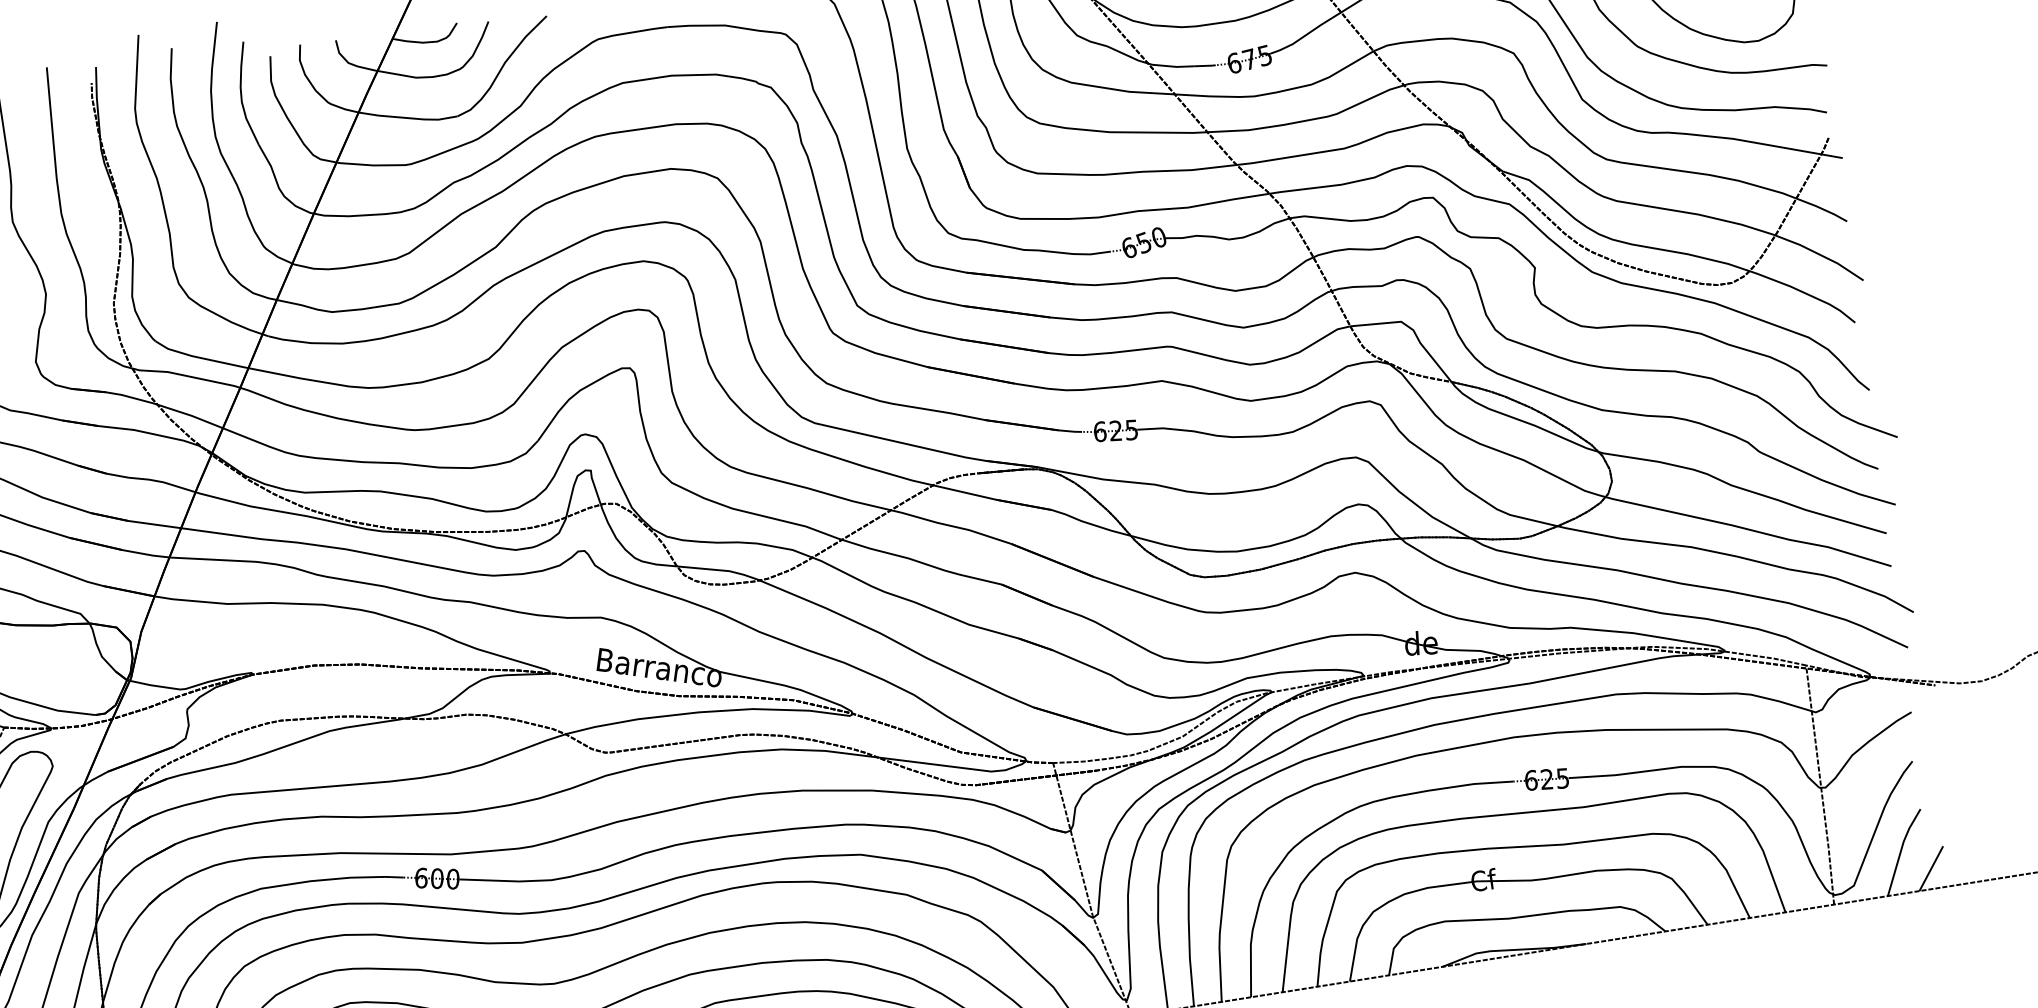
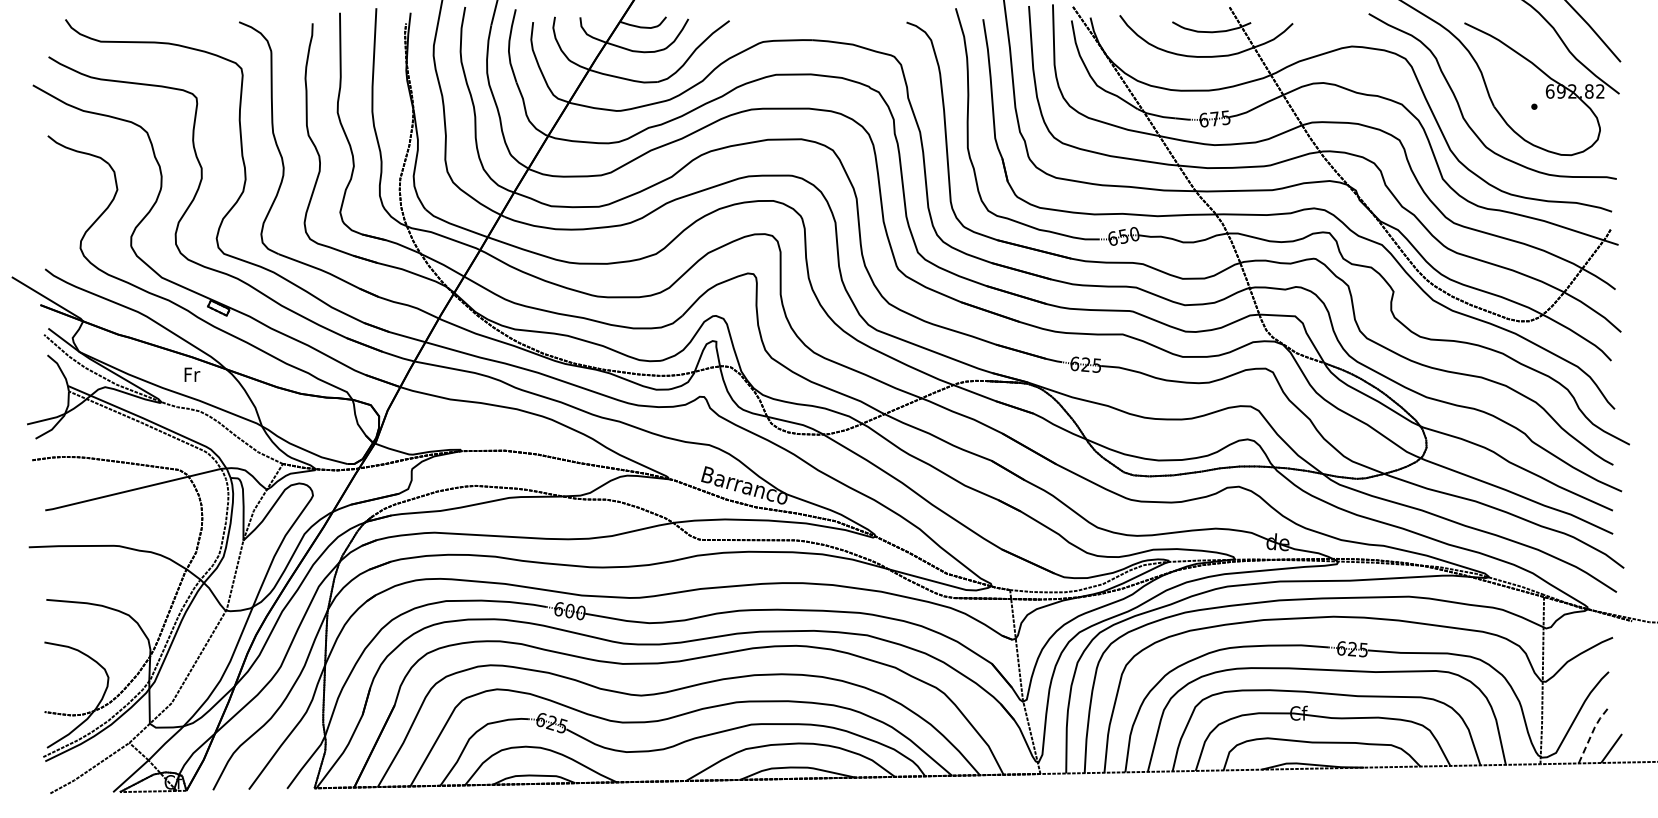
line: (1901, 848) -> (1592, 731), solid -> dashed

